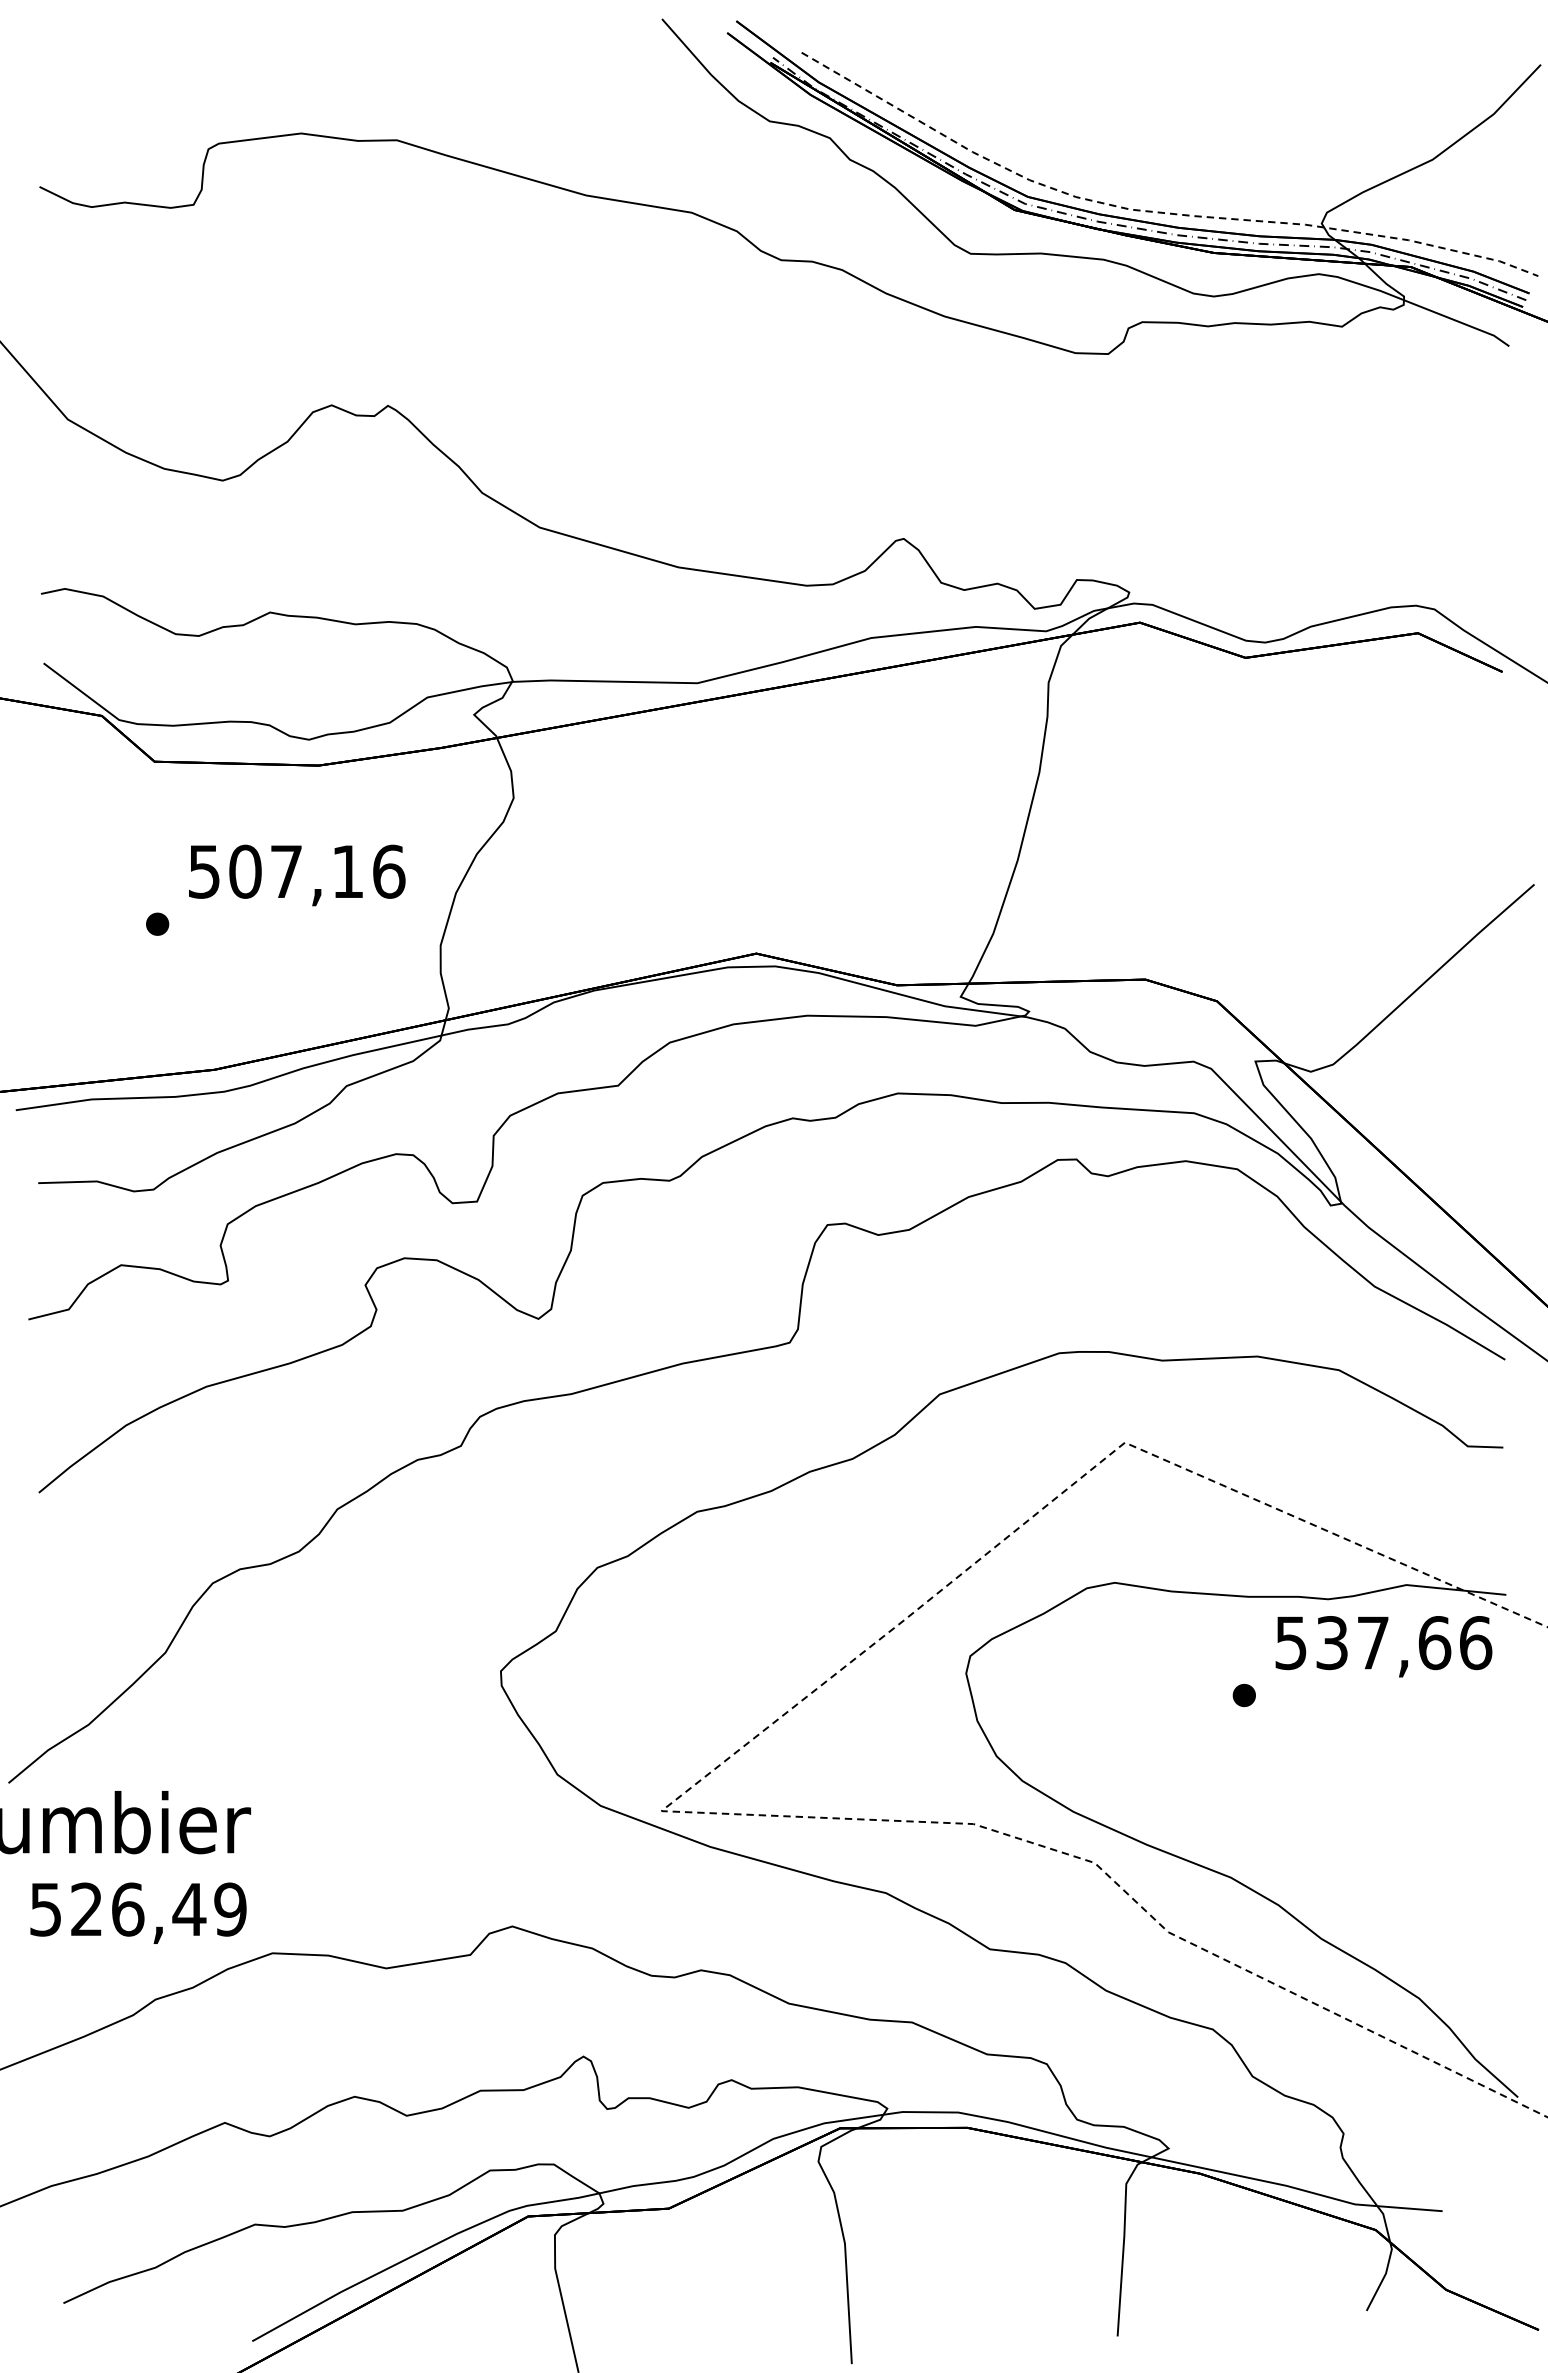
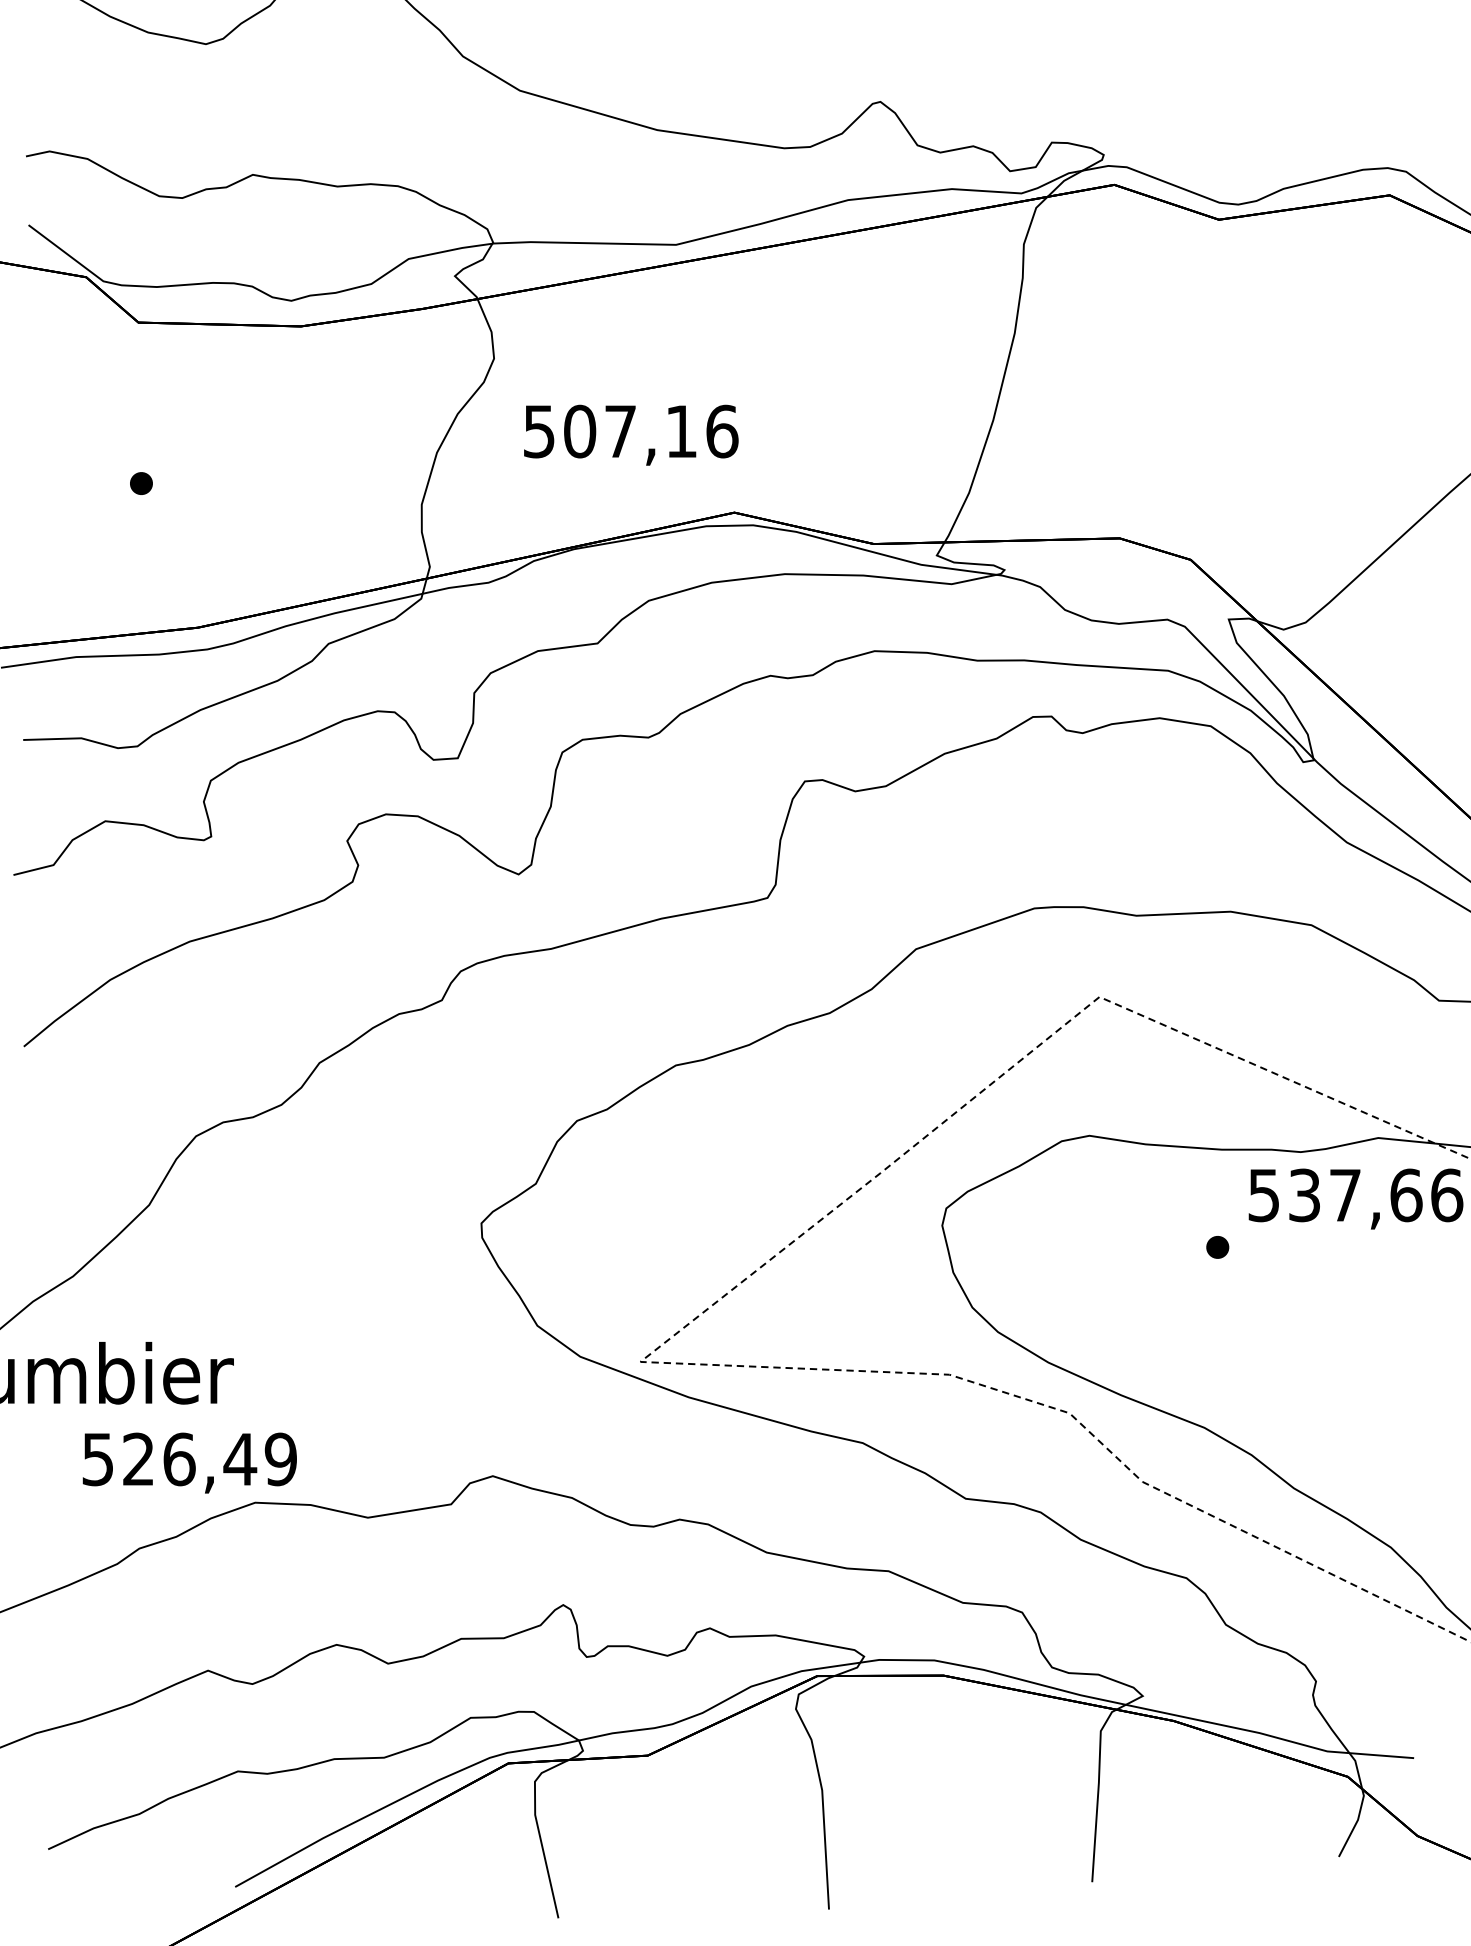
text: (297, 875) -> (631, 435), moved
text: (138, 1912) -> (189, 1462), moved

